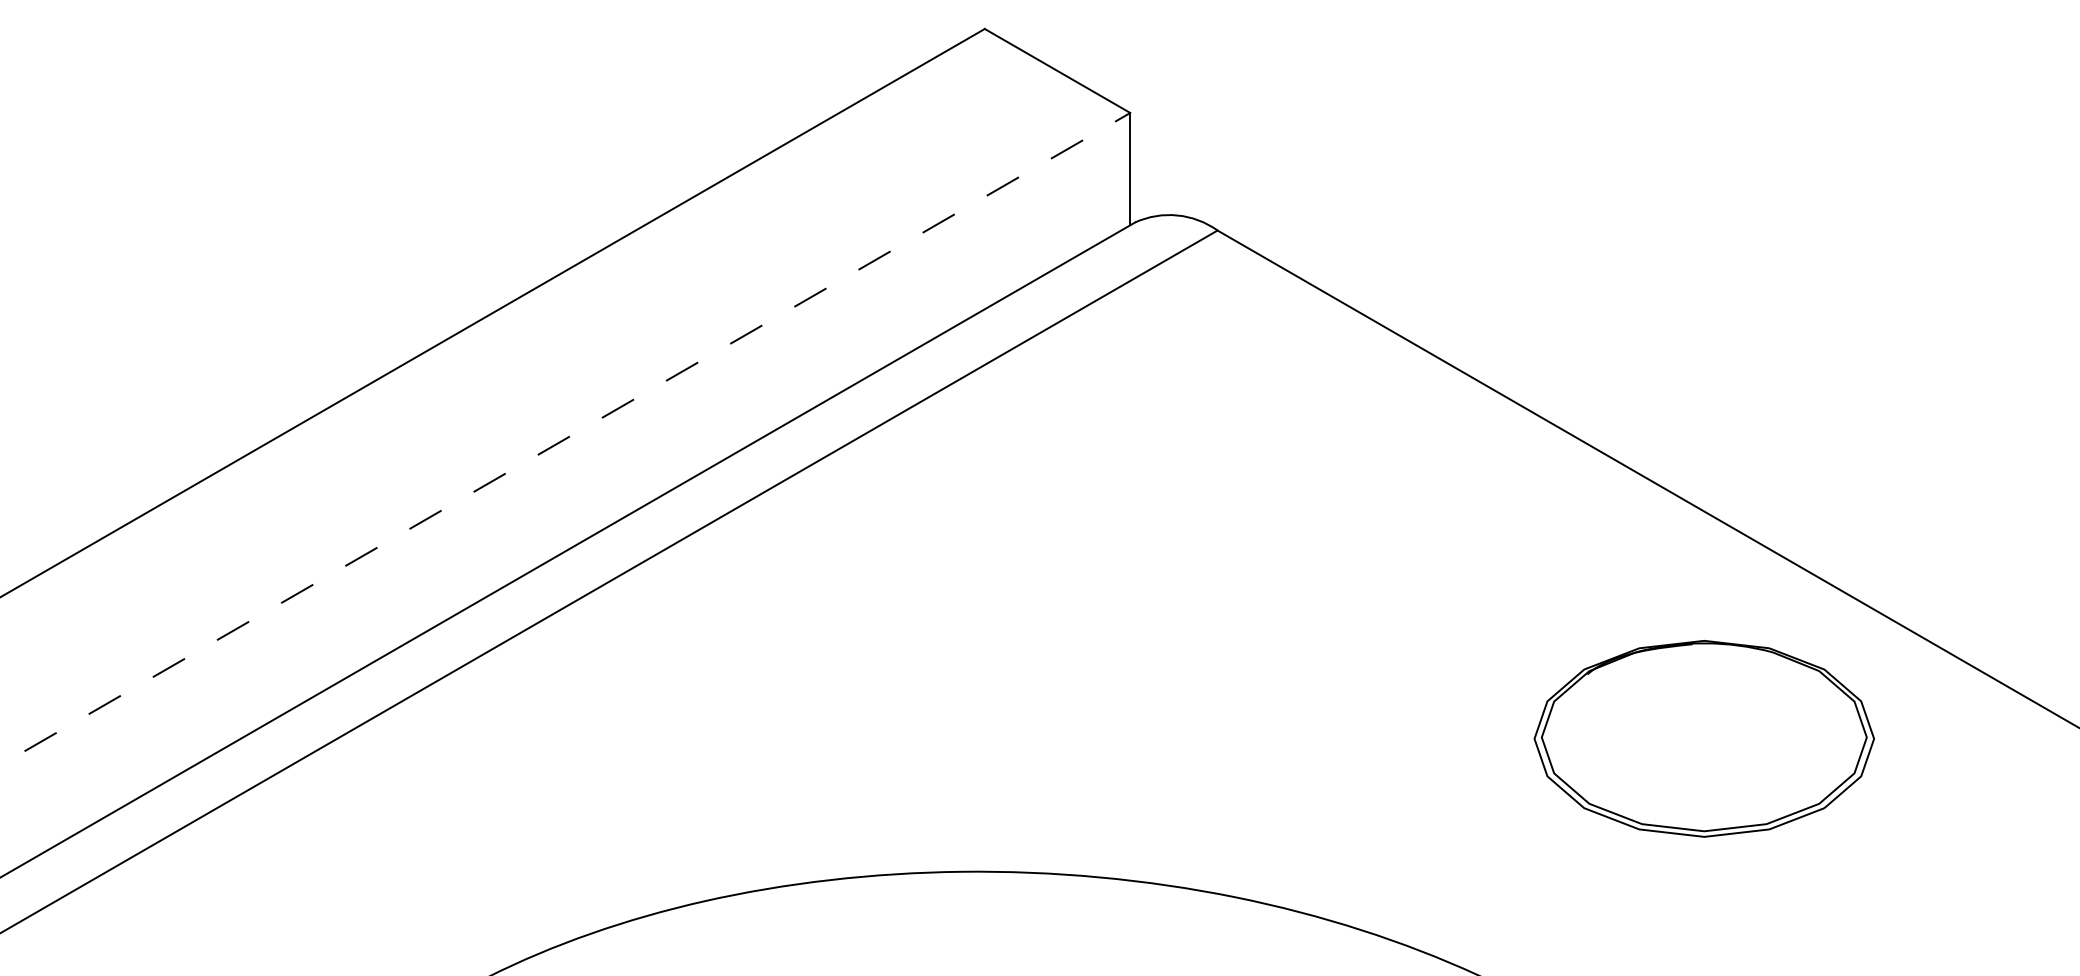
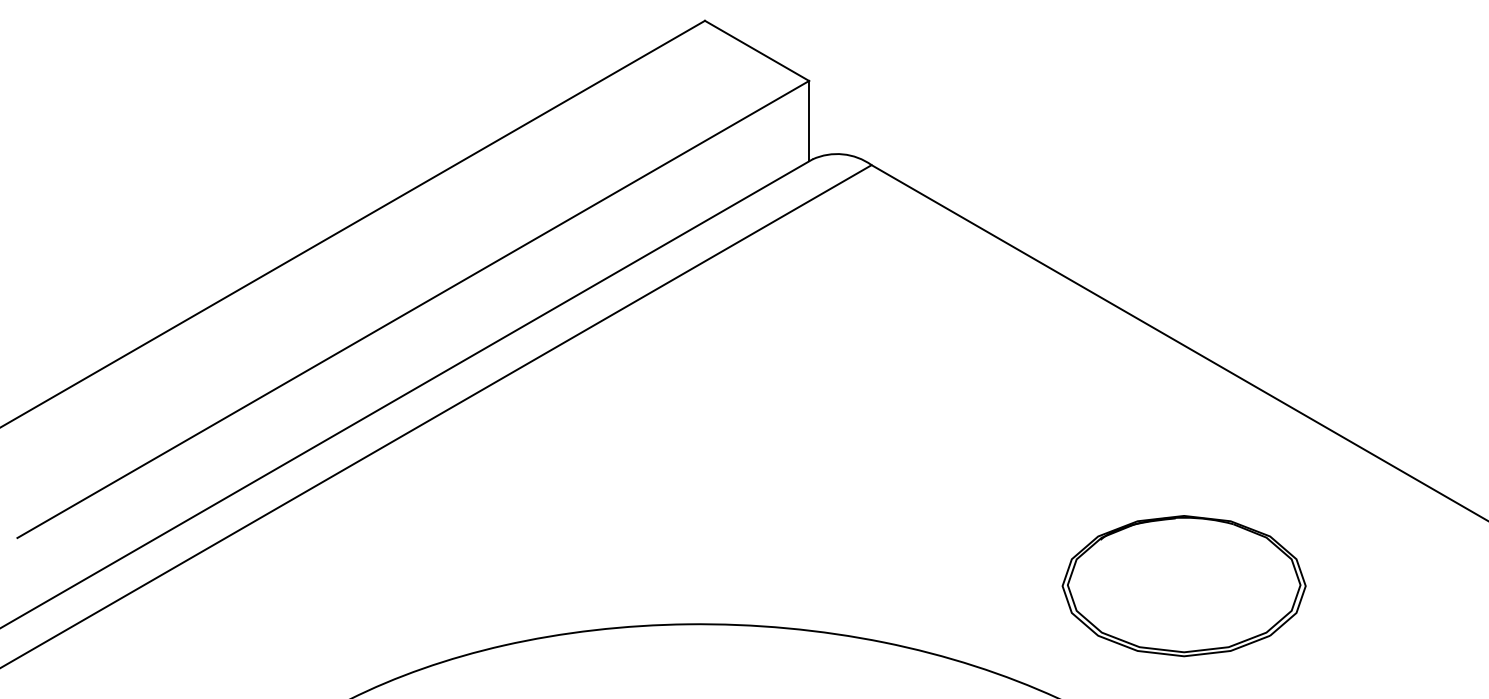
line: (577, 432) -> (413, 309), dashed -> solid
part: (1703, 739) -> (1183, 586), moved

